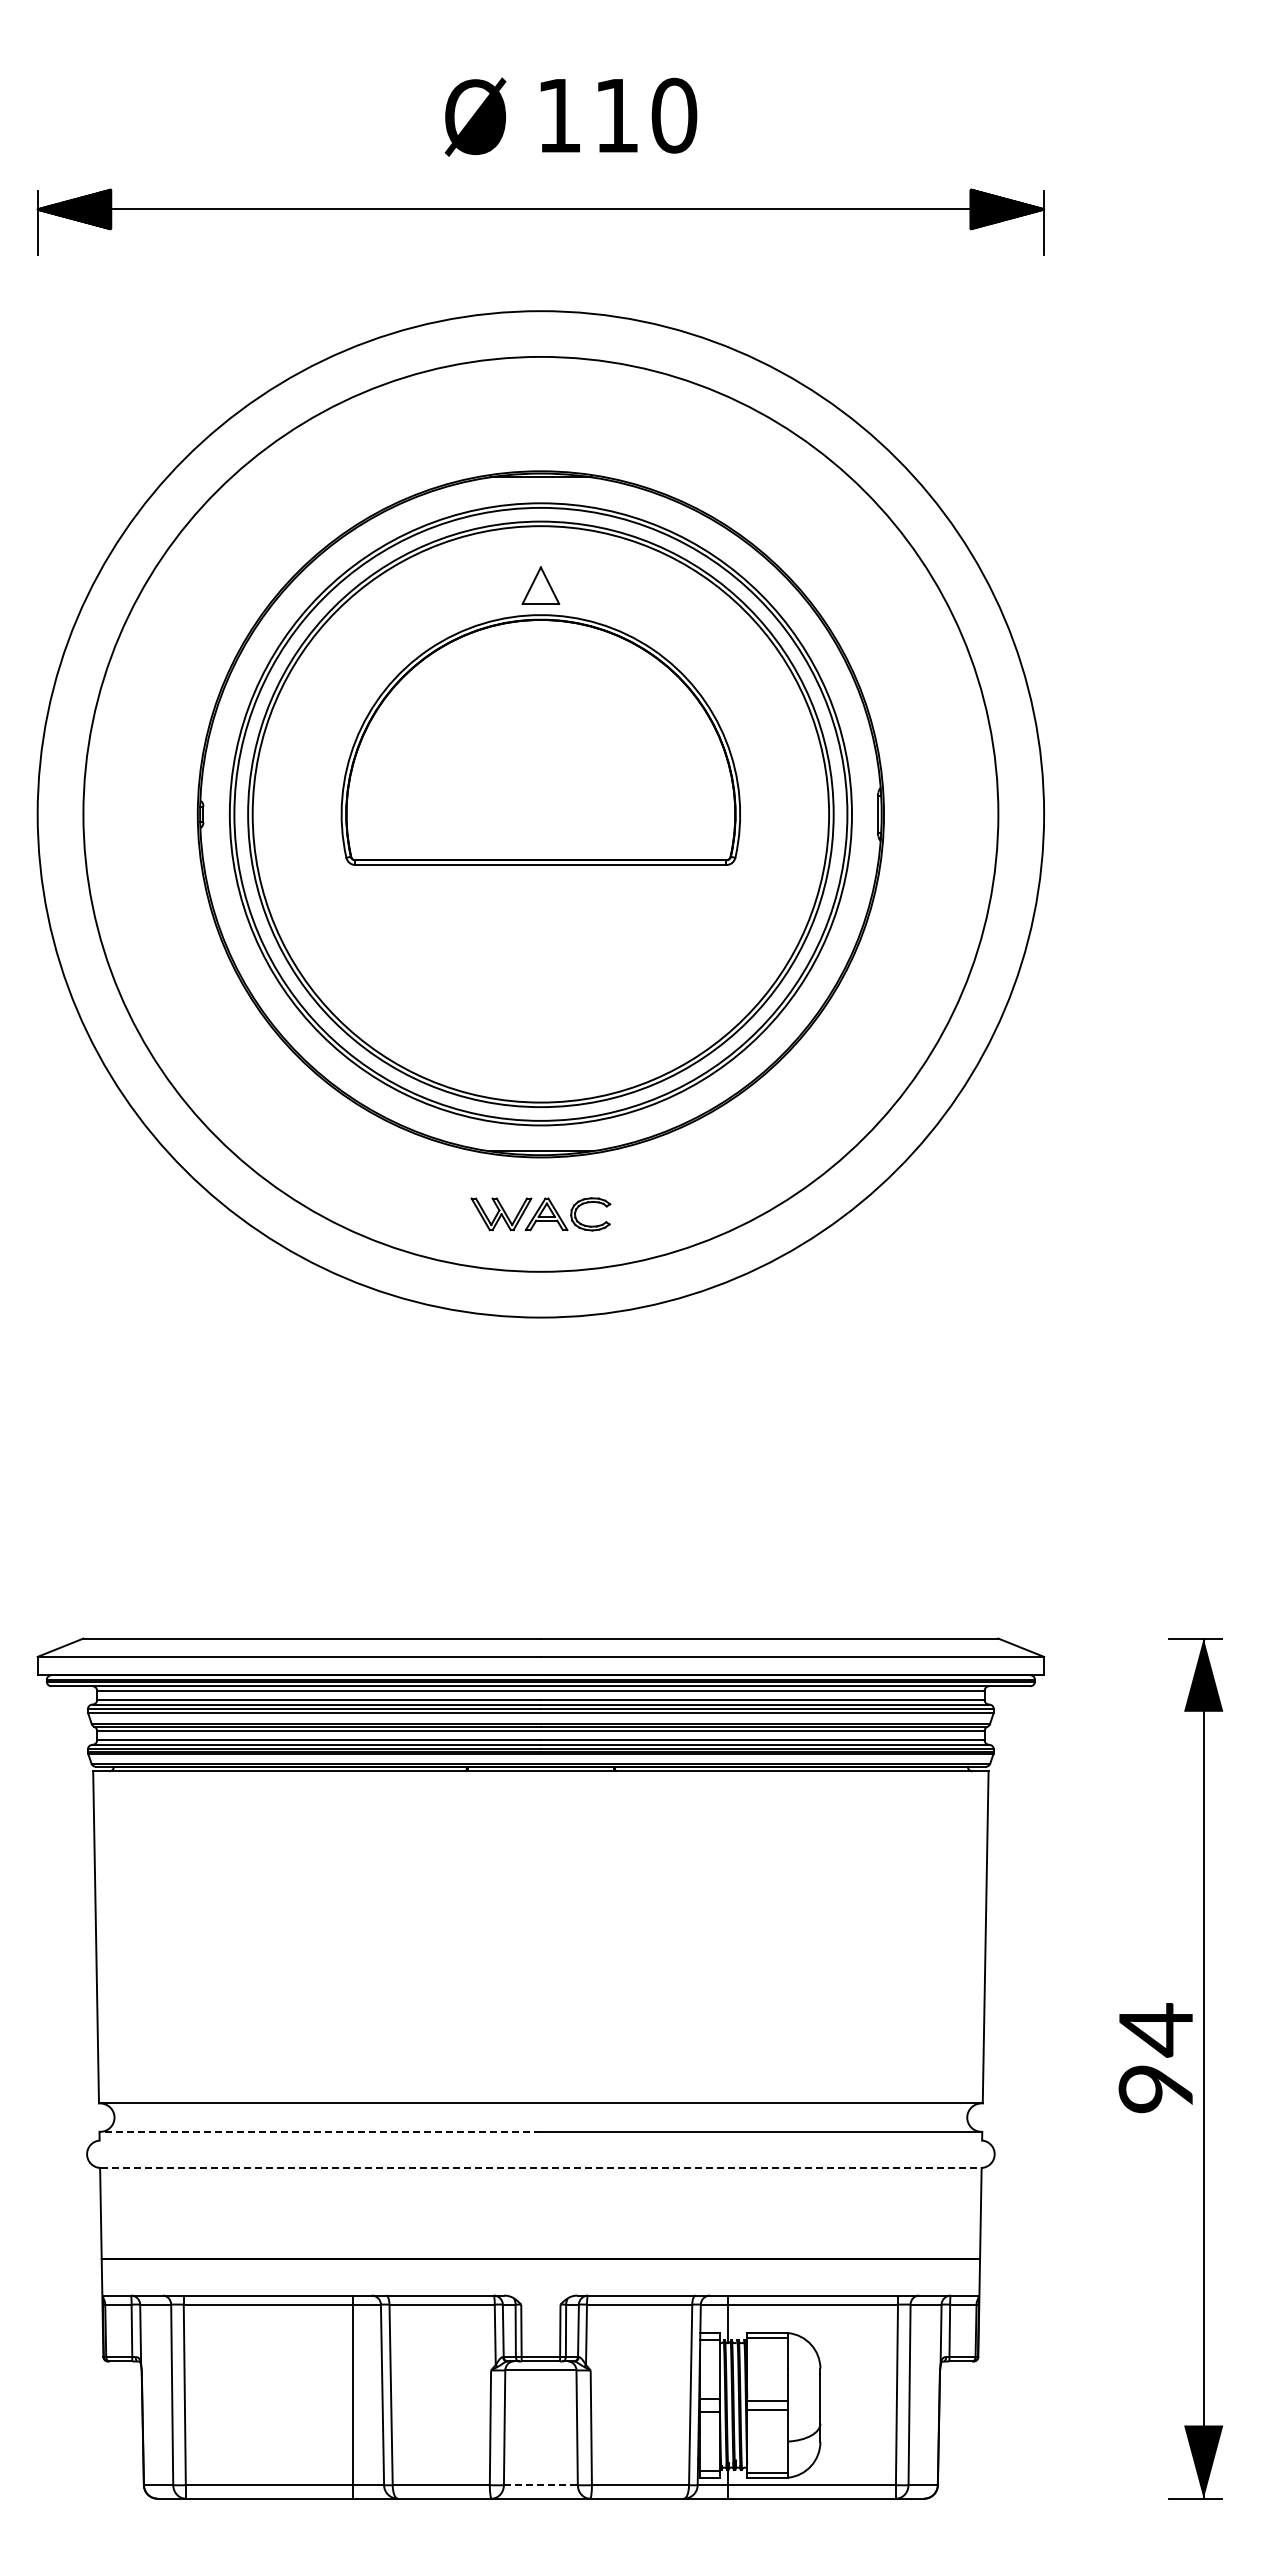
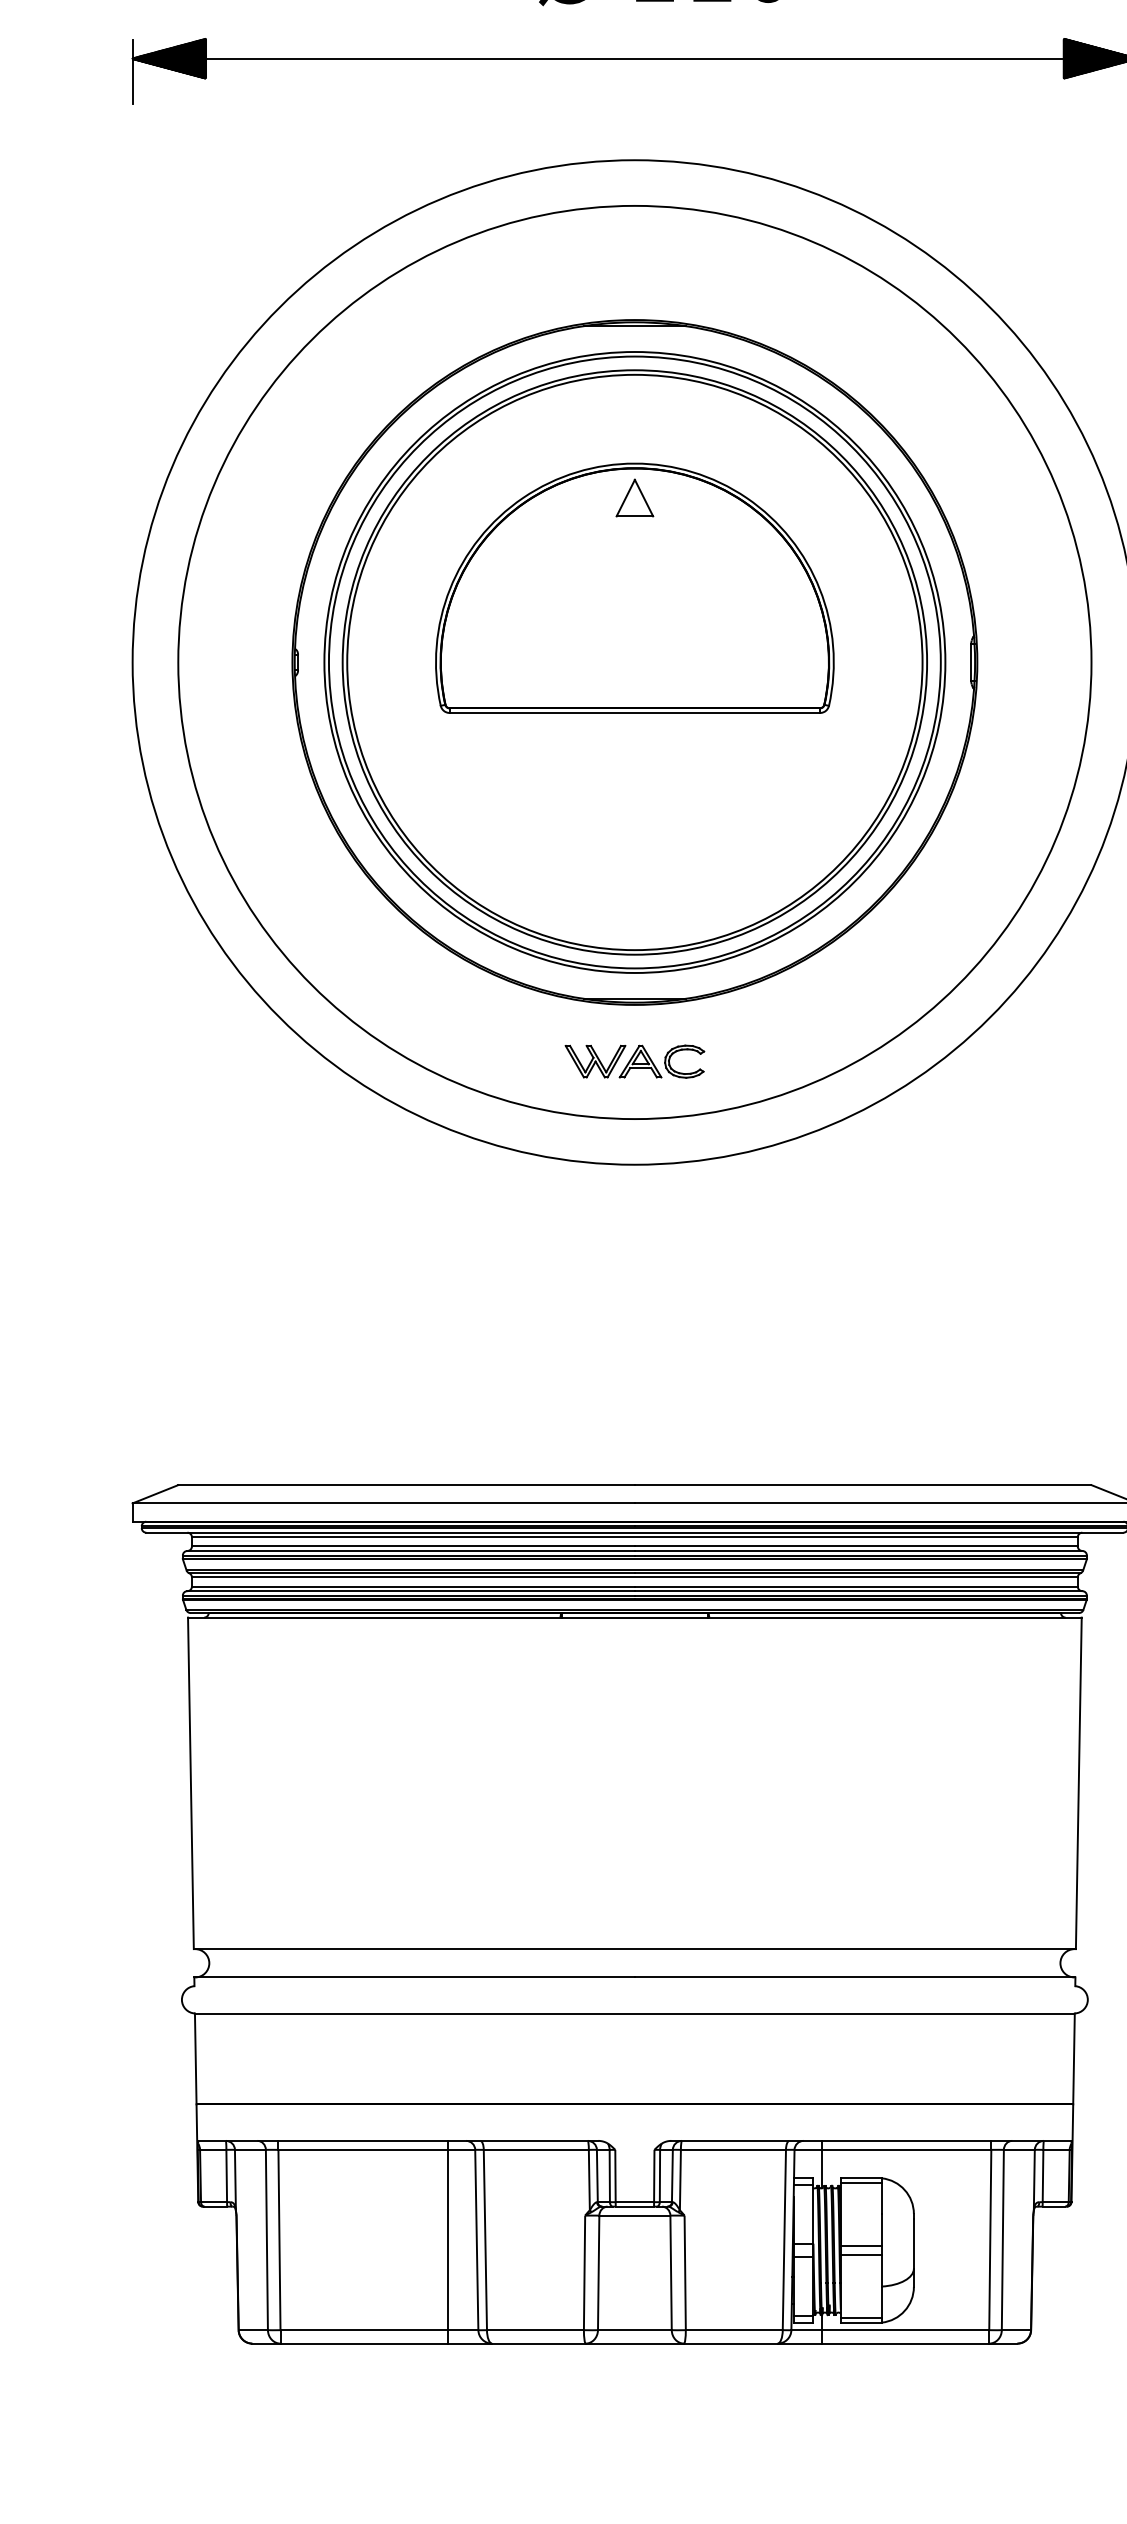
part: (540, 585) -> (634, 497), moved
line: (320, 2131) -> (414, 1977), dashed -> solid
line: (541, 2167) -> (635, 2013), dashed -> solid
line: (540, 2485) -> (634, 2330), dashed -> solid

